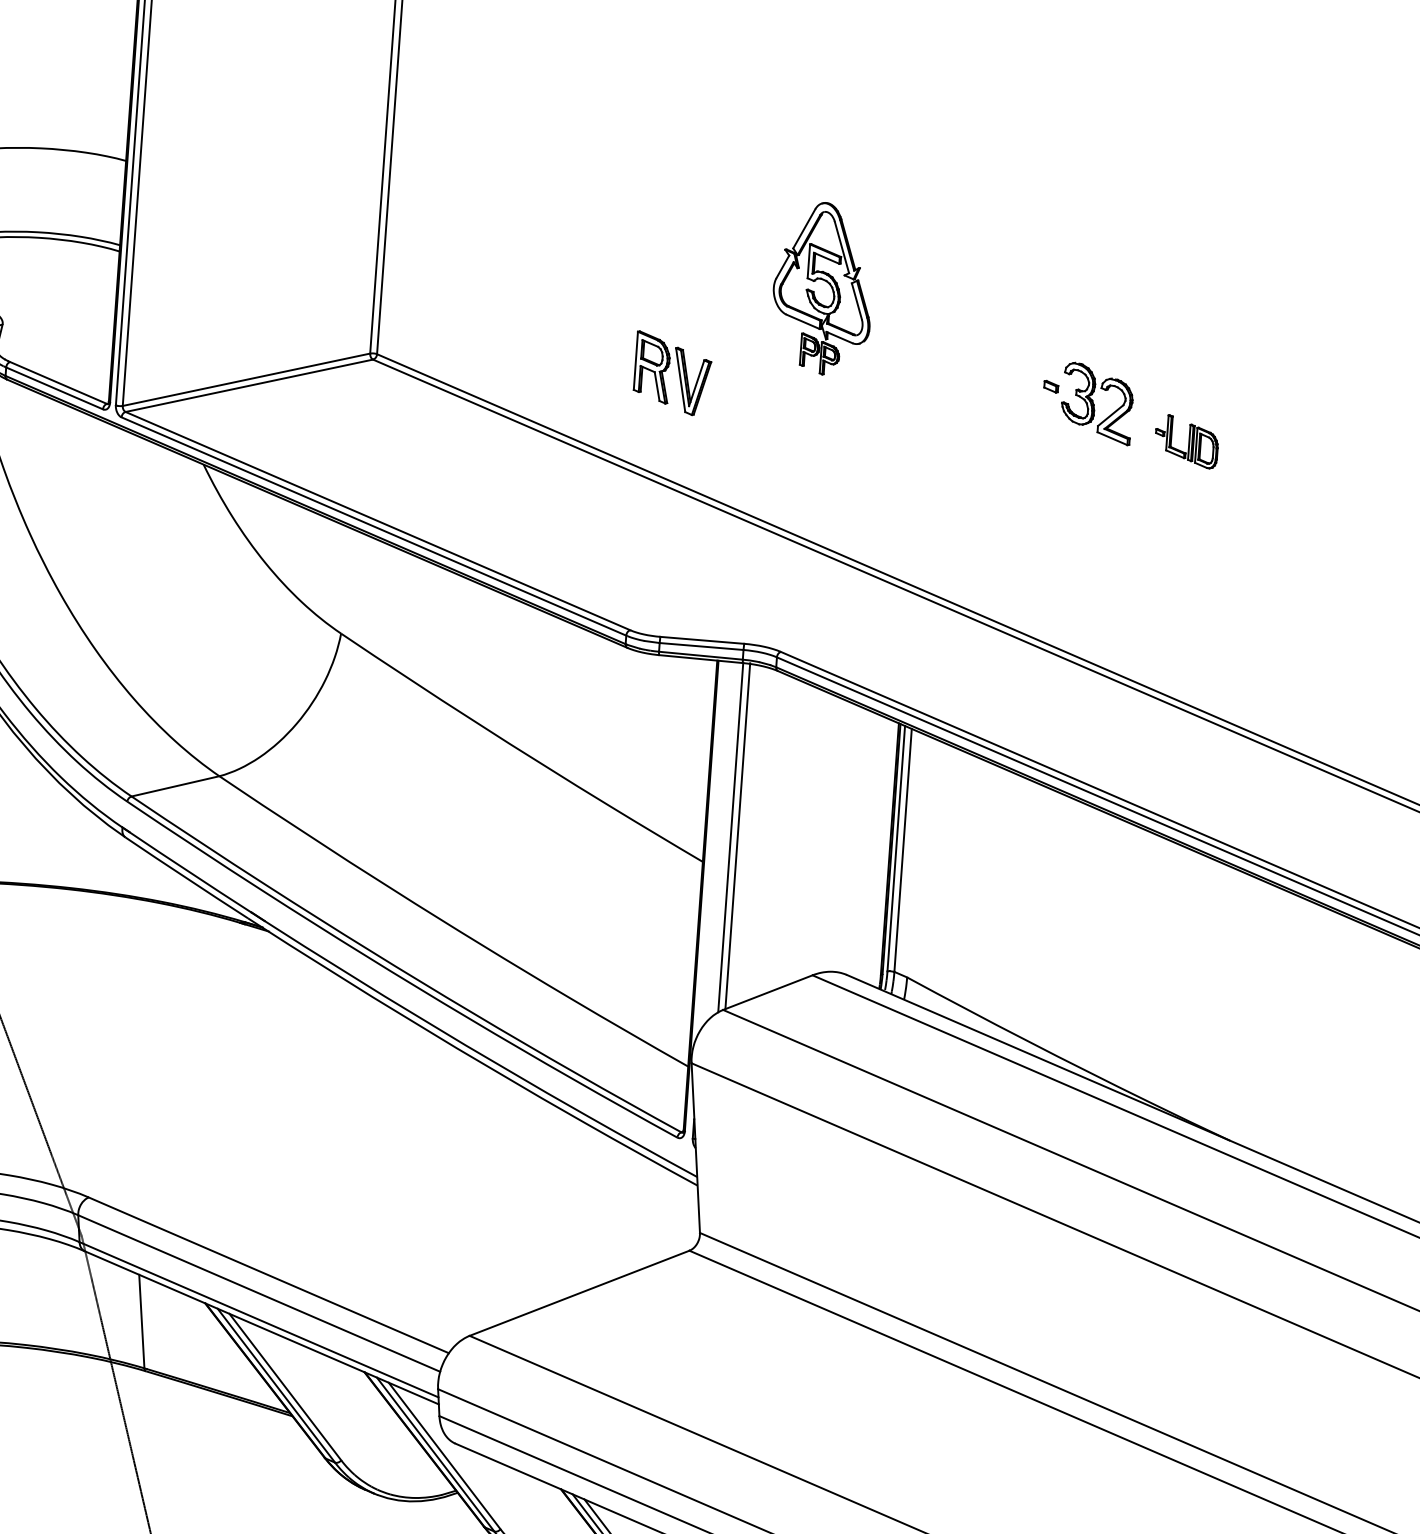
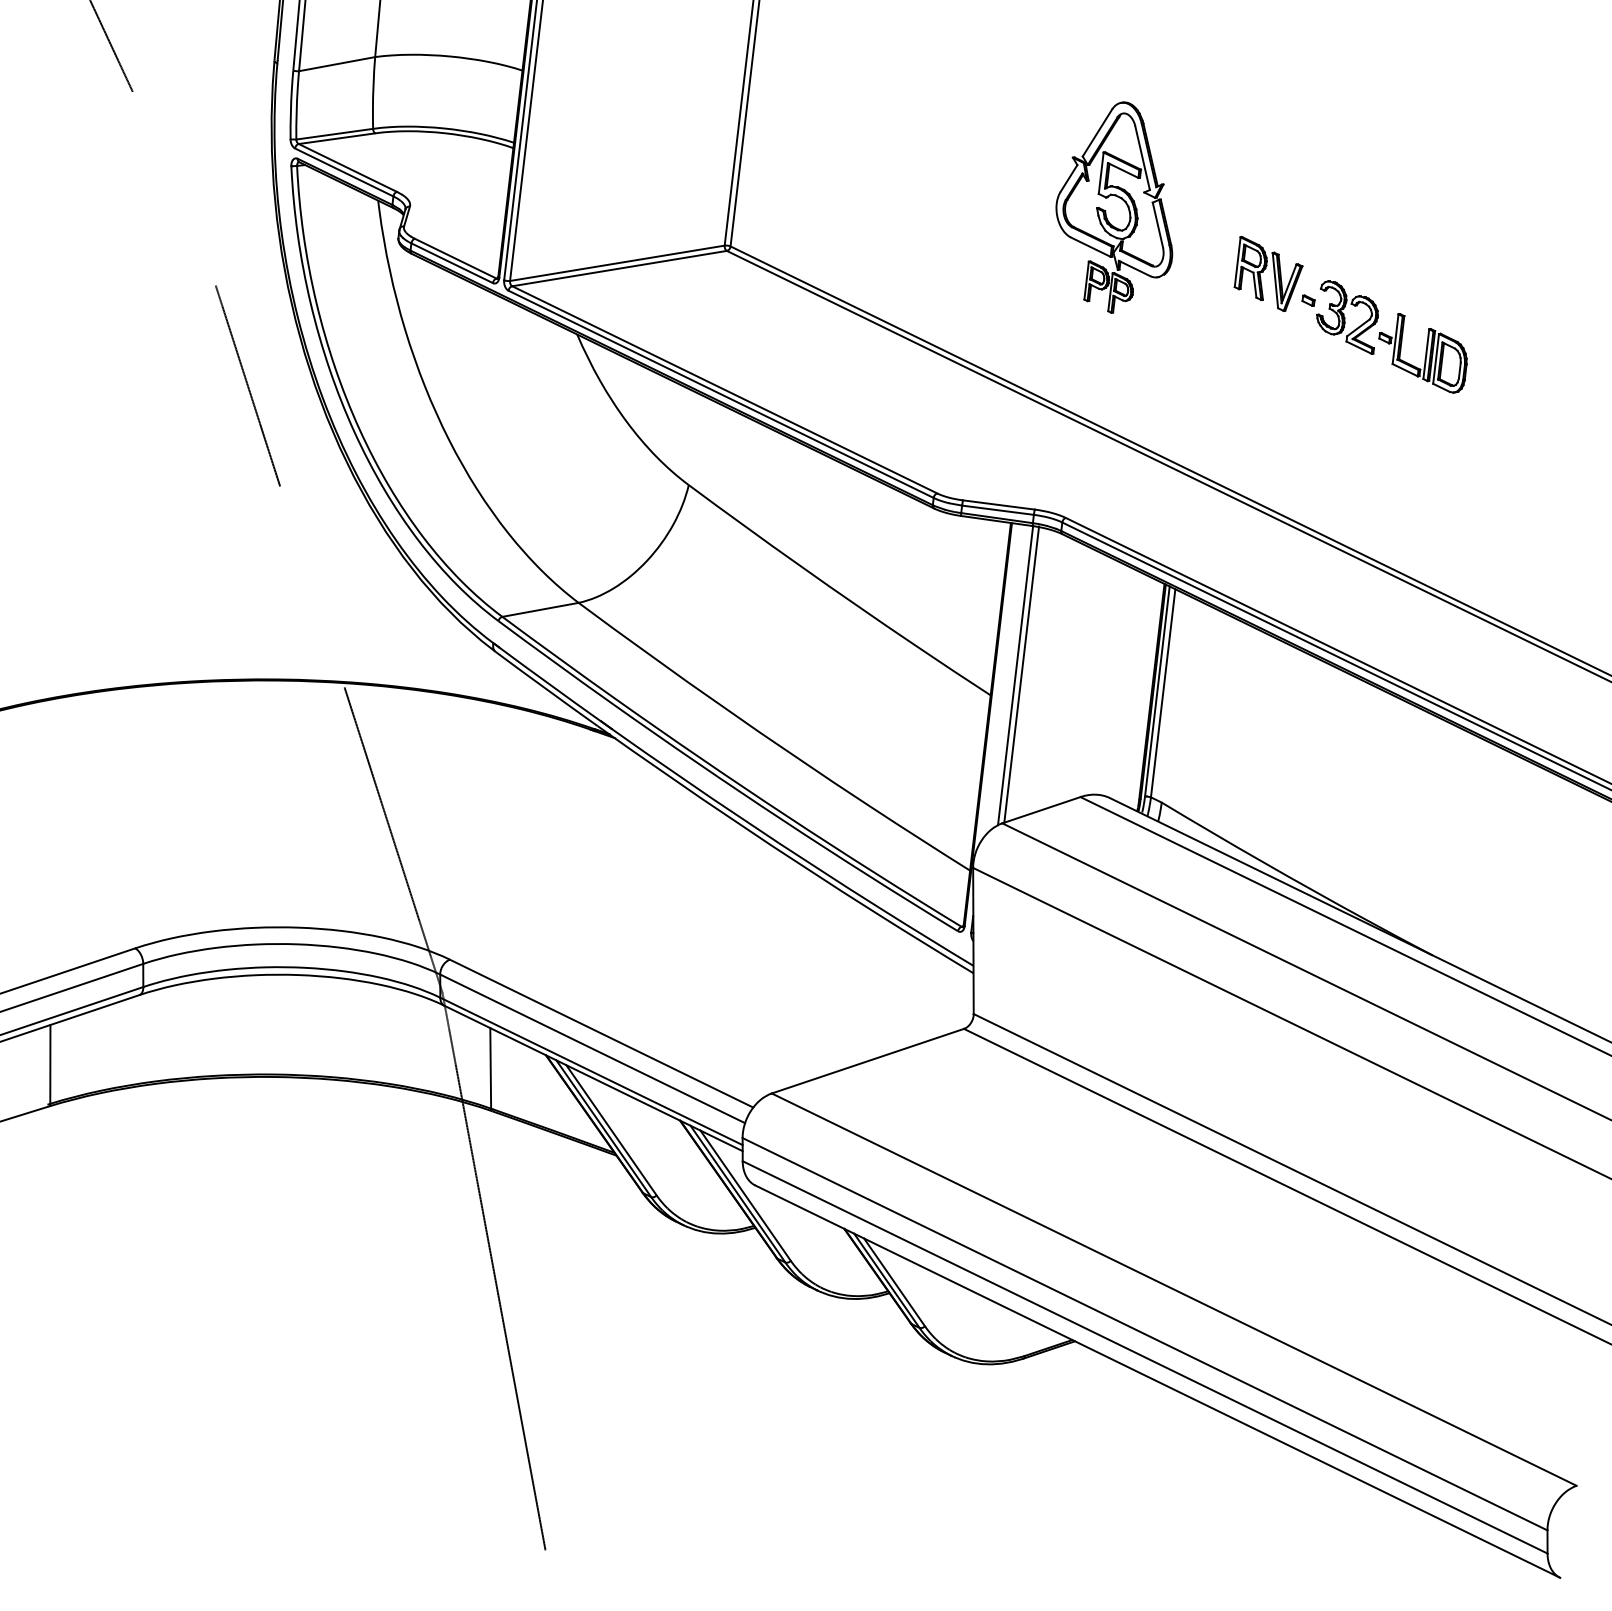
part: (820, 288) -> (1114, 207), size x1.43
part: (672, 372) -> (1268, 273), moved
part: (1186, 442) -> (1422, 353), size x1.67

